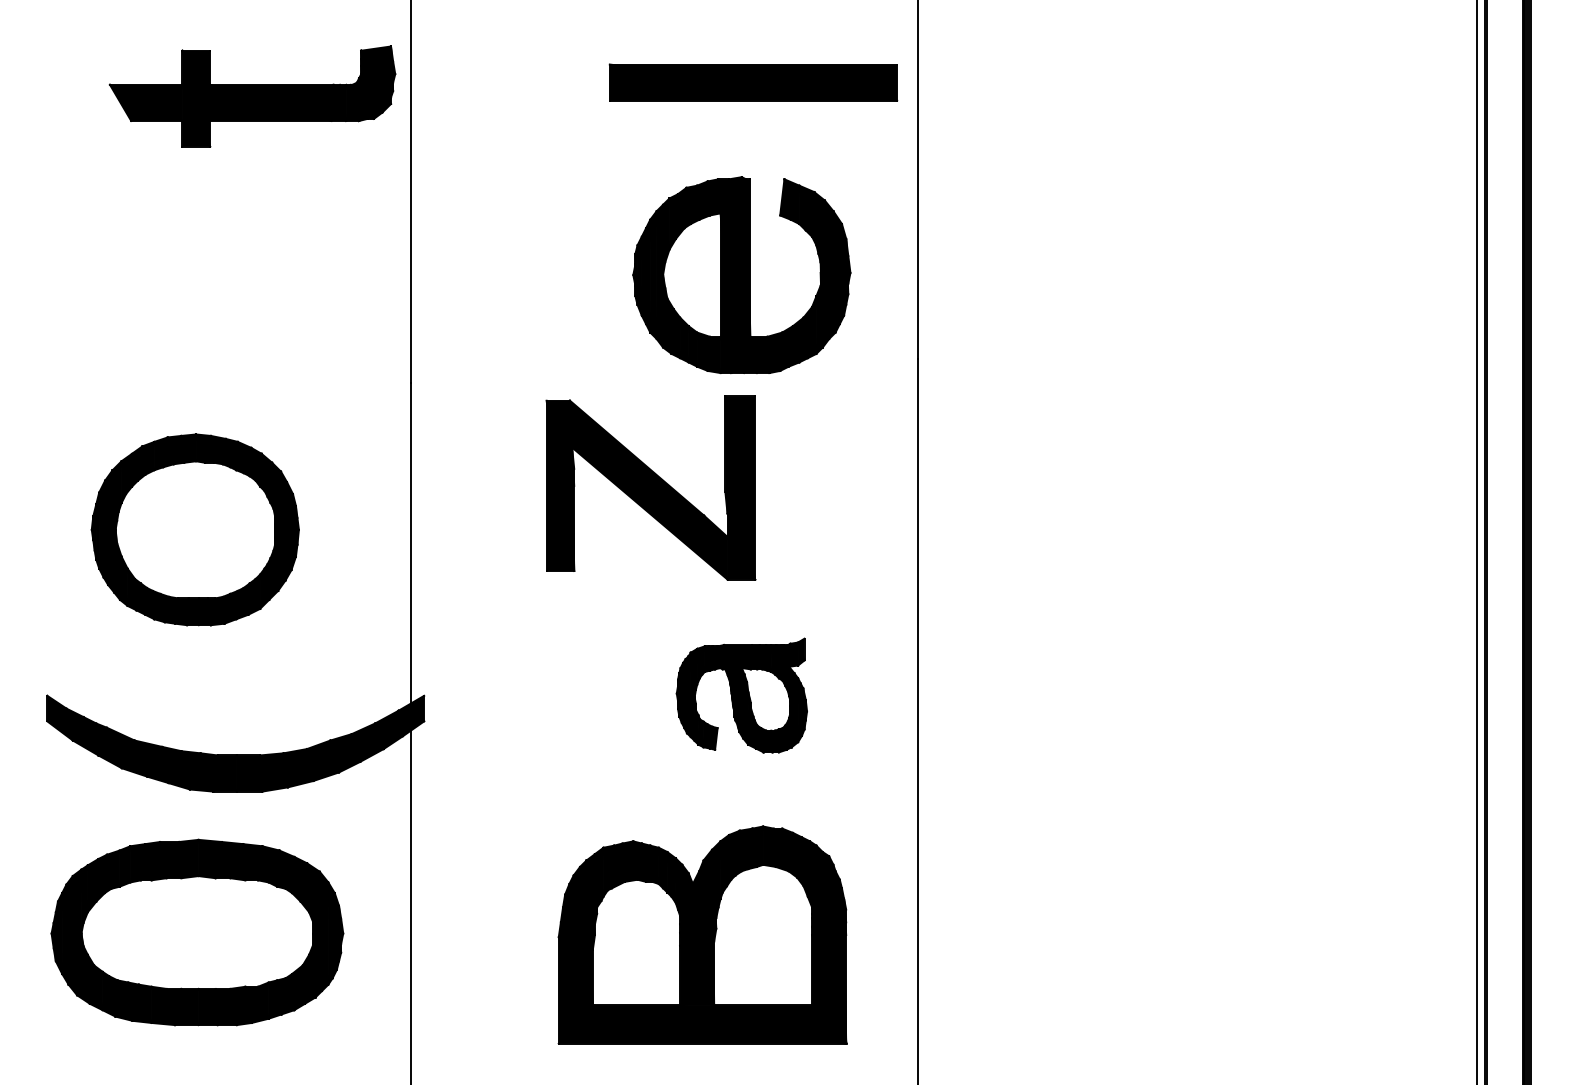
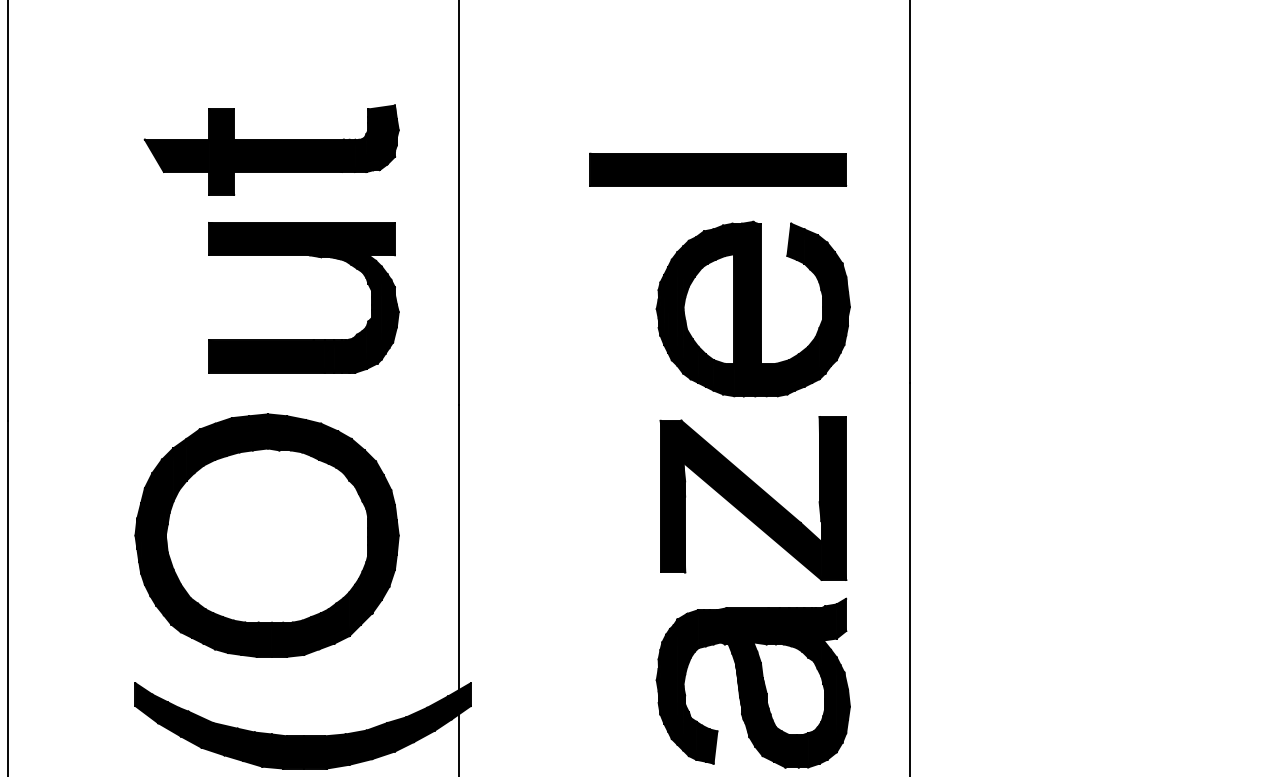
part: (753, 82) -> (718, 169), moved
part: (252, 96) -> (271, 150), moved
part: (236, 215) -> (303, 256), added
part: (650, 487) -> (753, 497), moved
part: (195, 529) -> (267, 535), size x1.43
part: (741, 695) -> (753, 683), size x1.67

